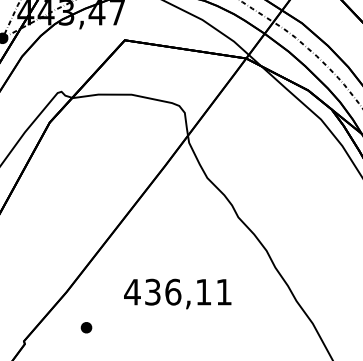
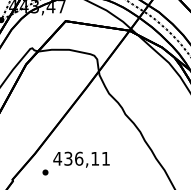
text: (177, 293) -> (81, 159), moved

